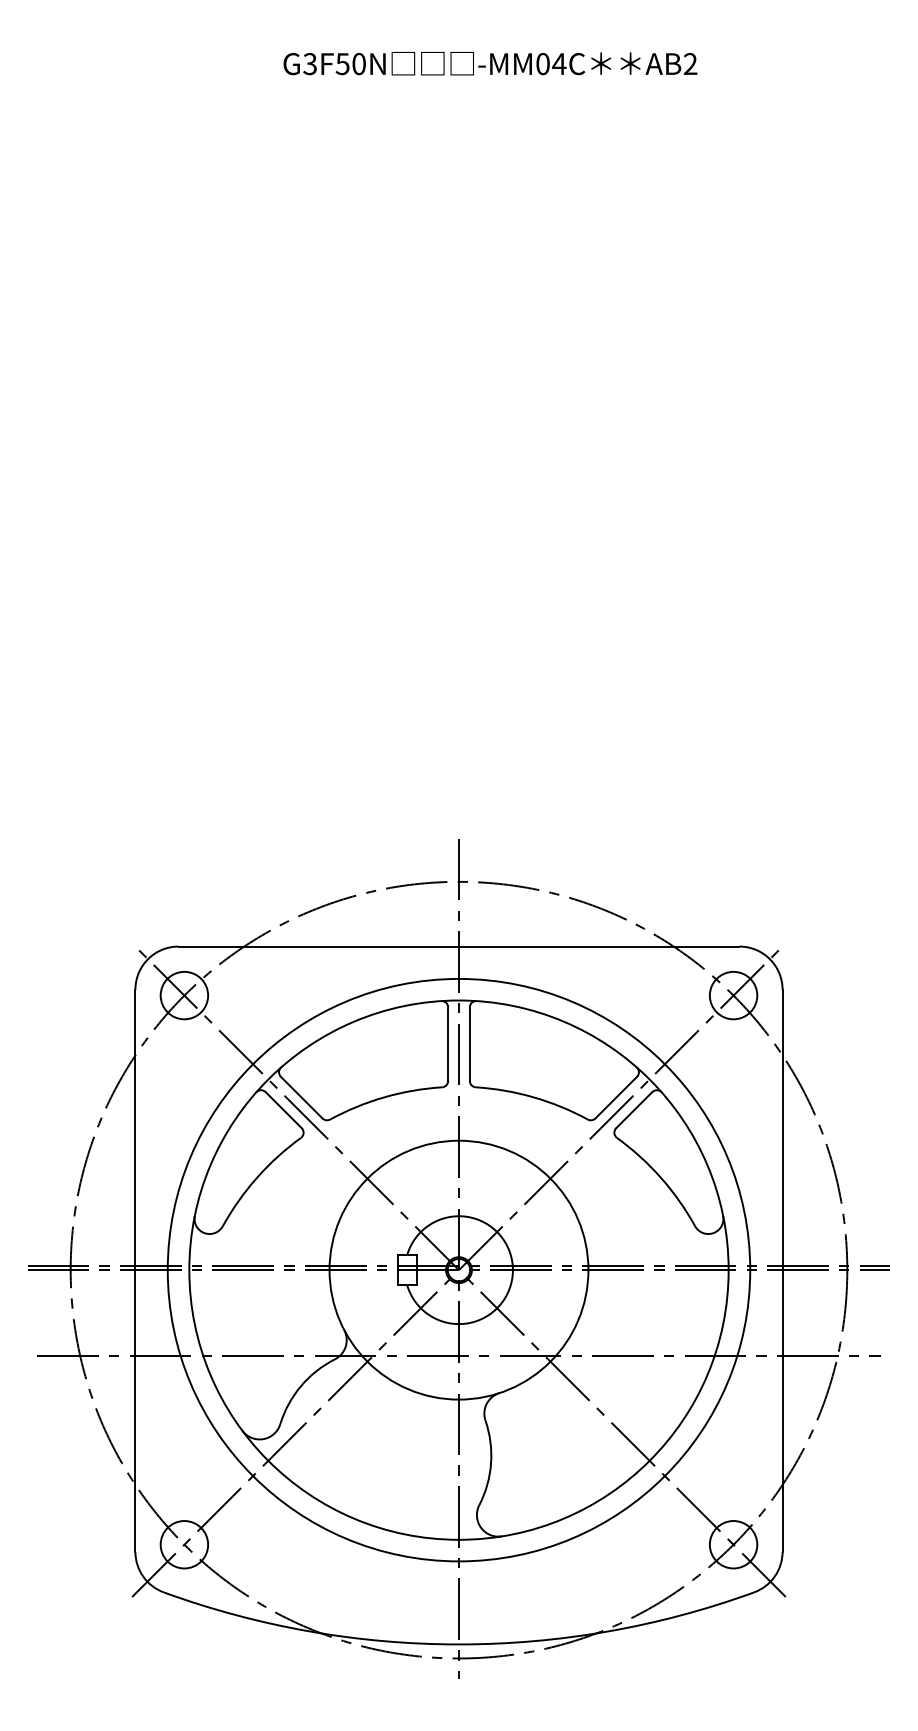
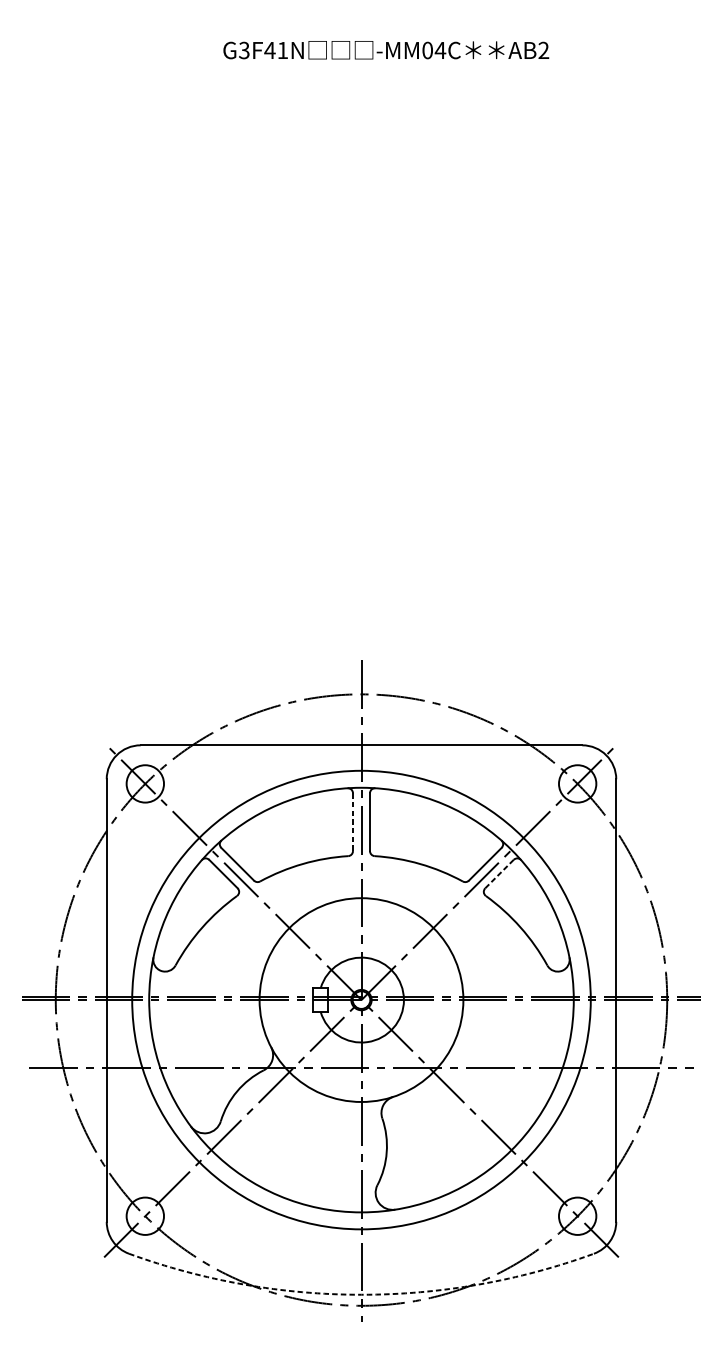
text: (350, 64) -> (276, 50), G3F50N -> G3F41N
line: (448, 1044) -> (353, 822), solid -> dashed
line: (634, 1110) -> (499, 874), solid -> dashed
arc: (459, 1644) -> (361, 1294), solid -> dashed

